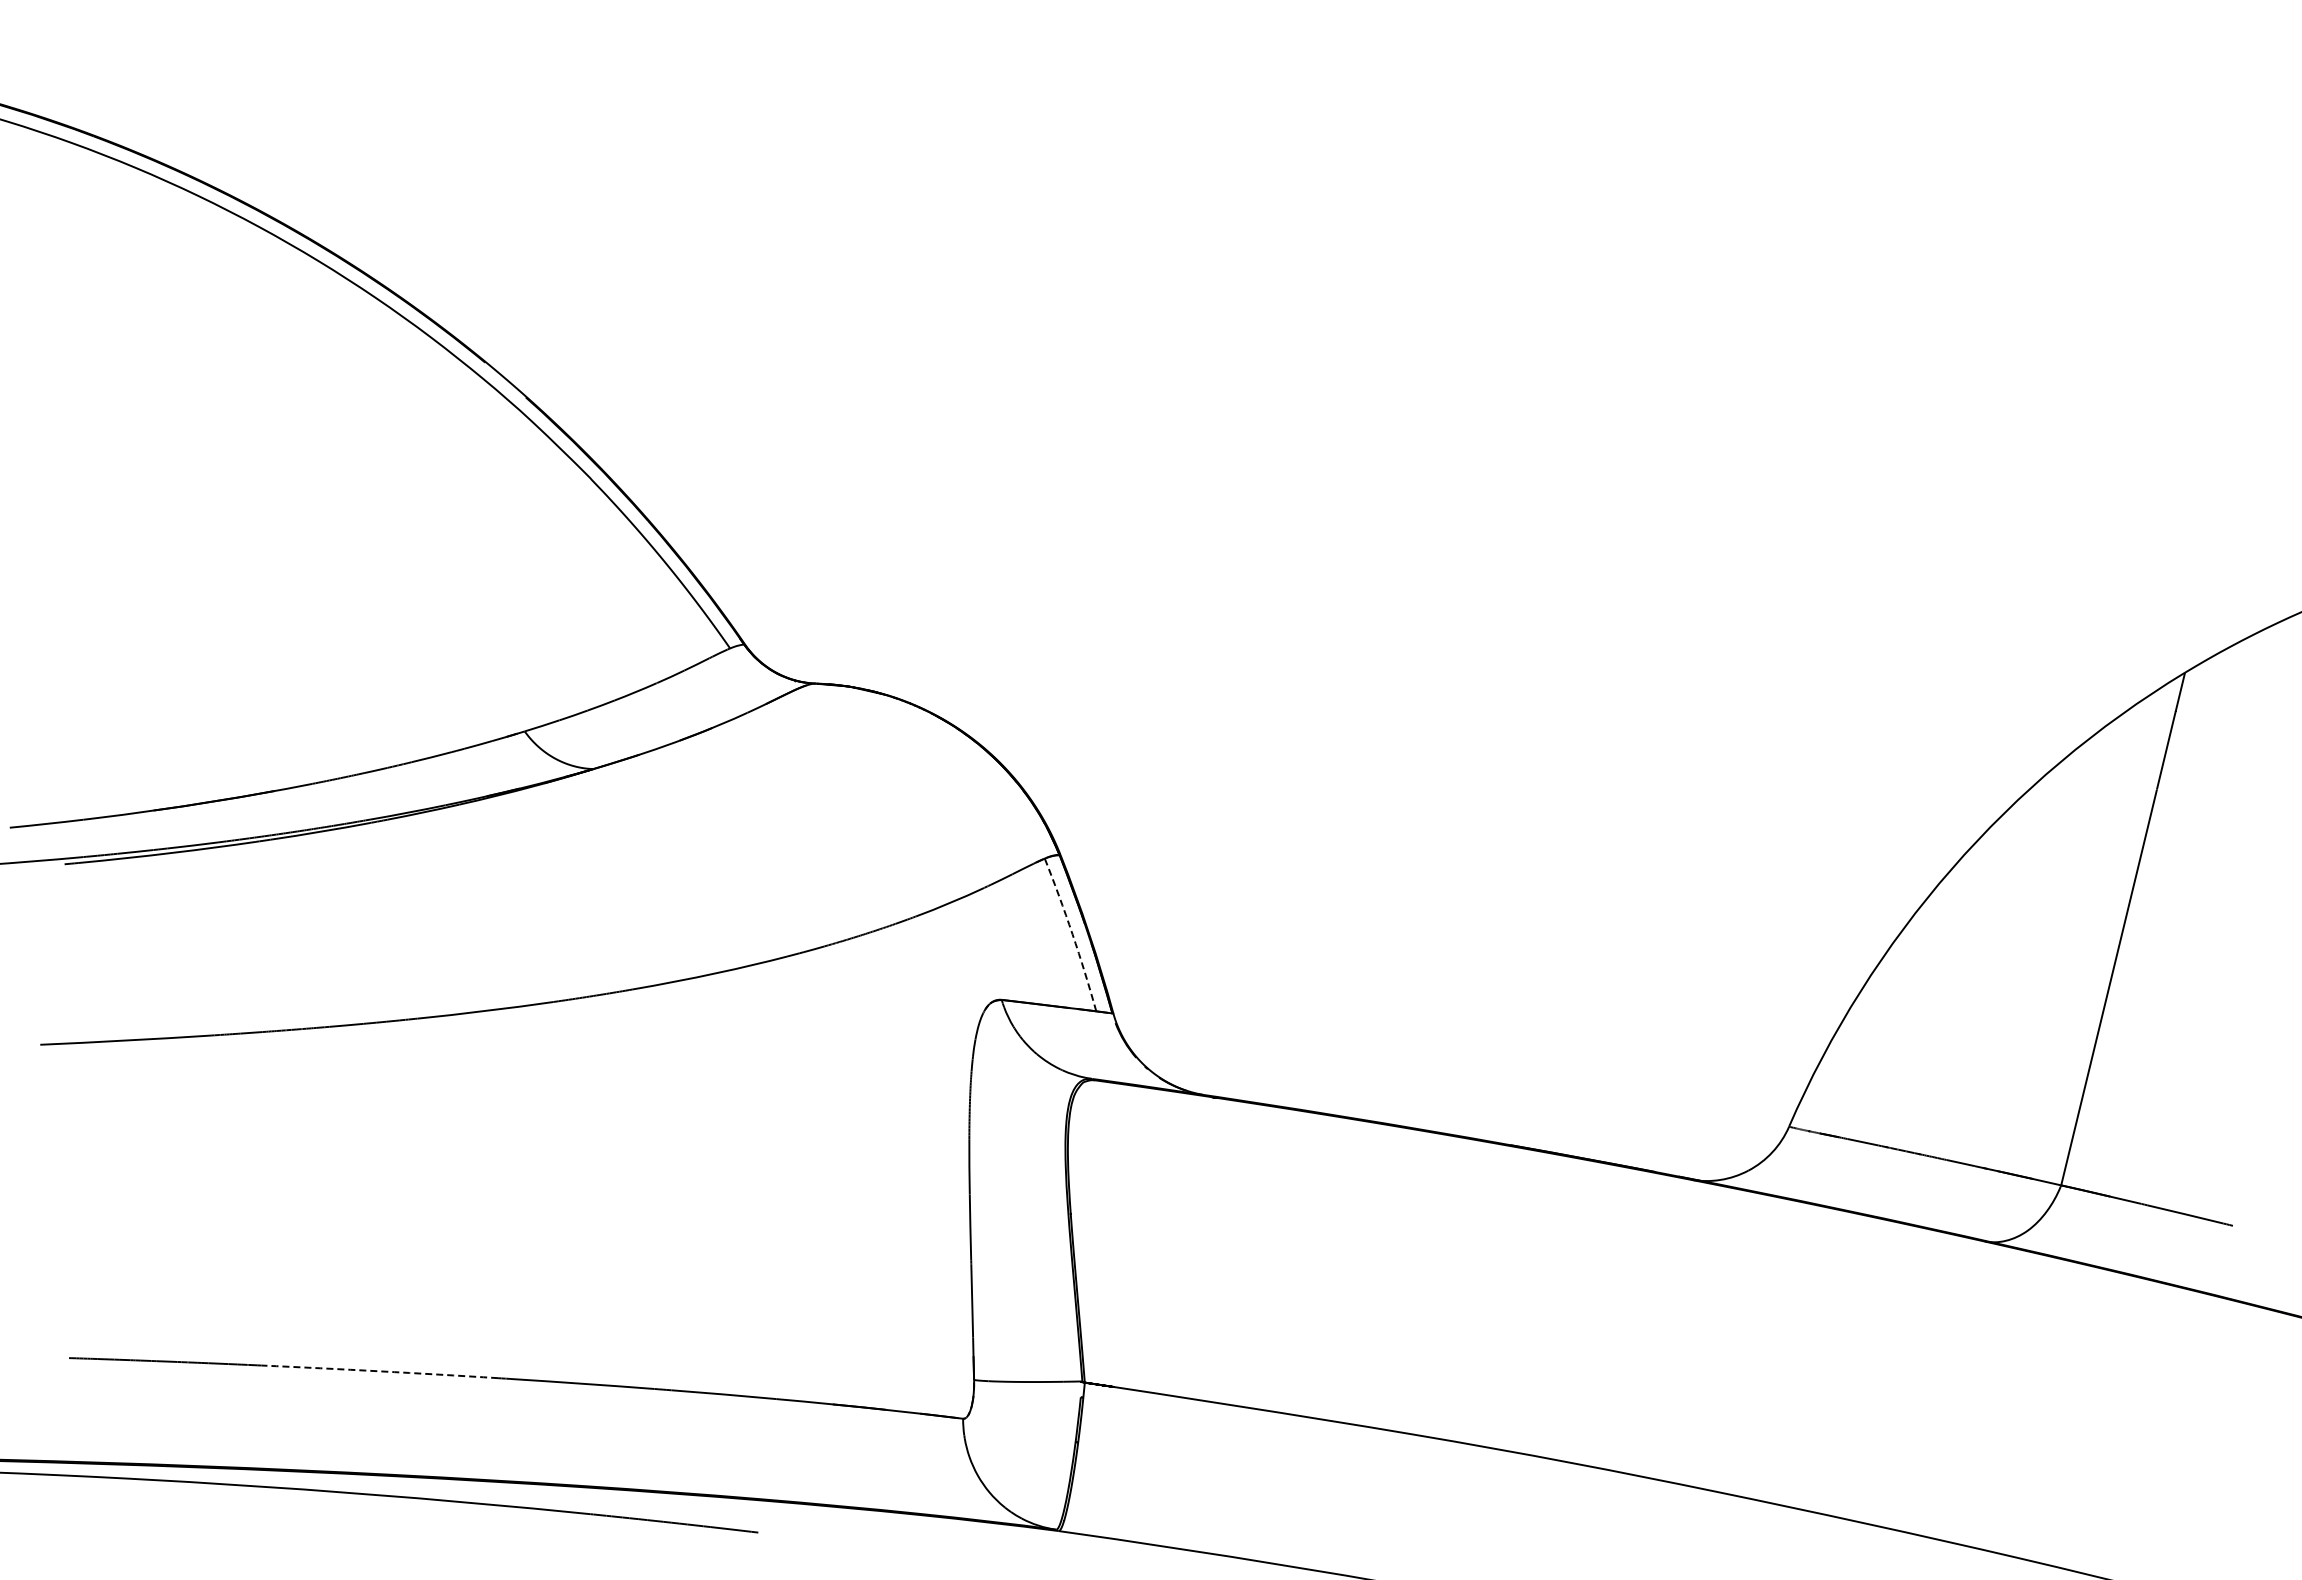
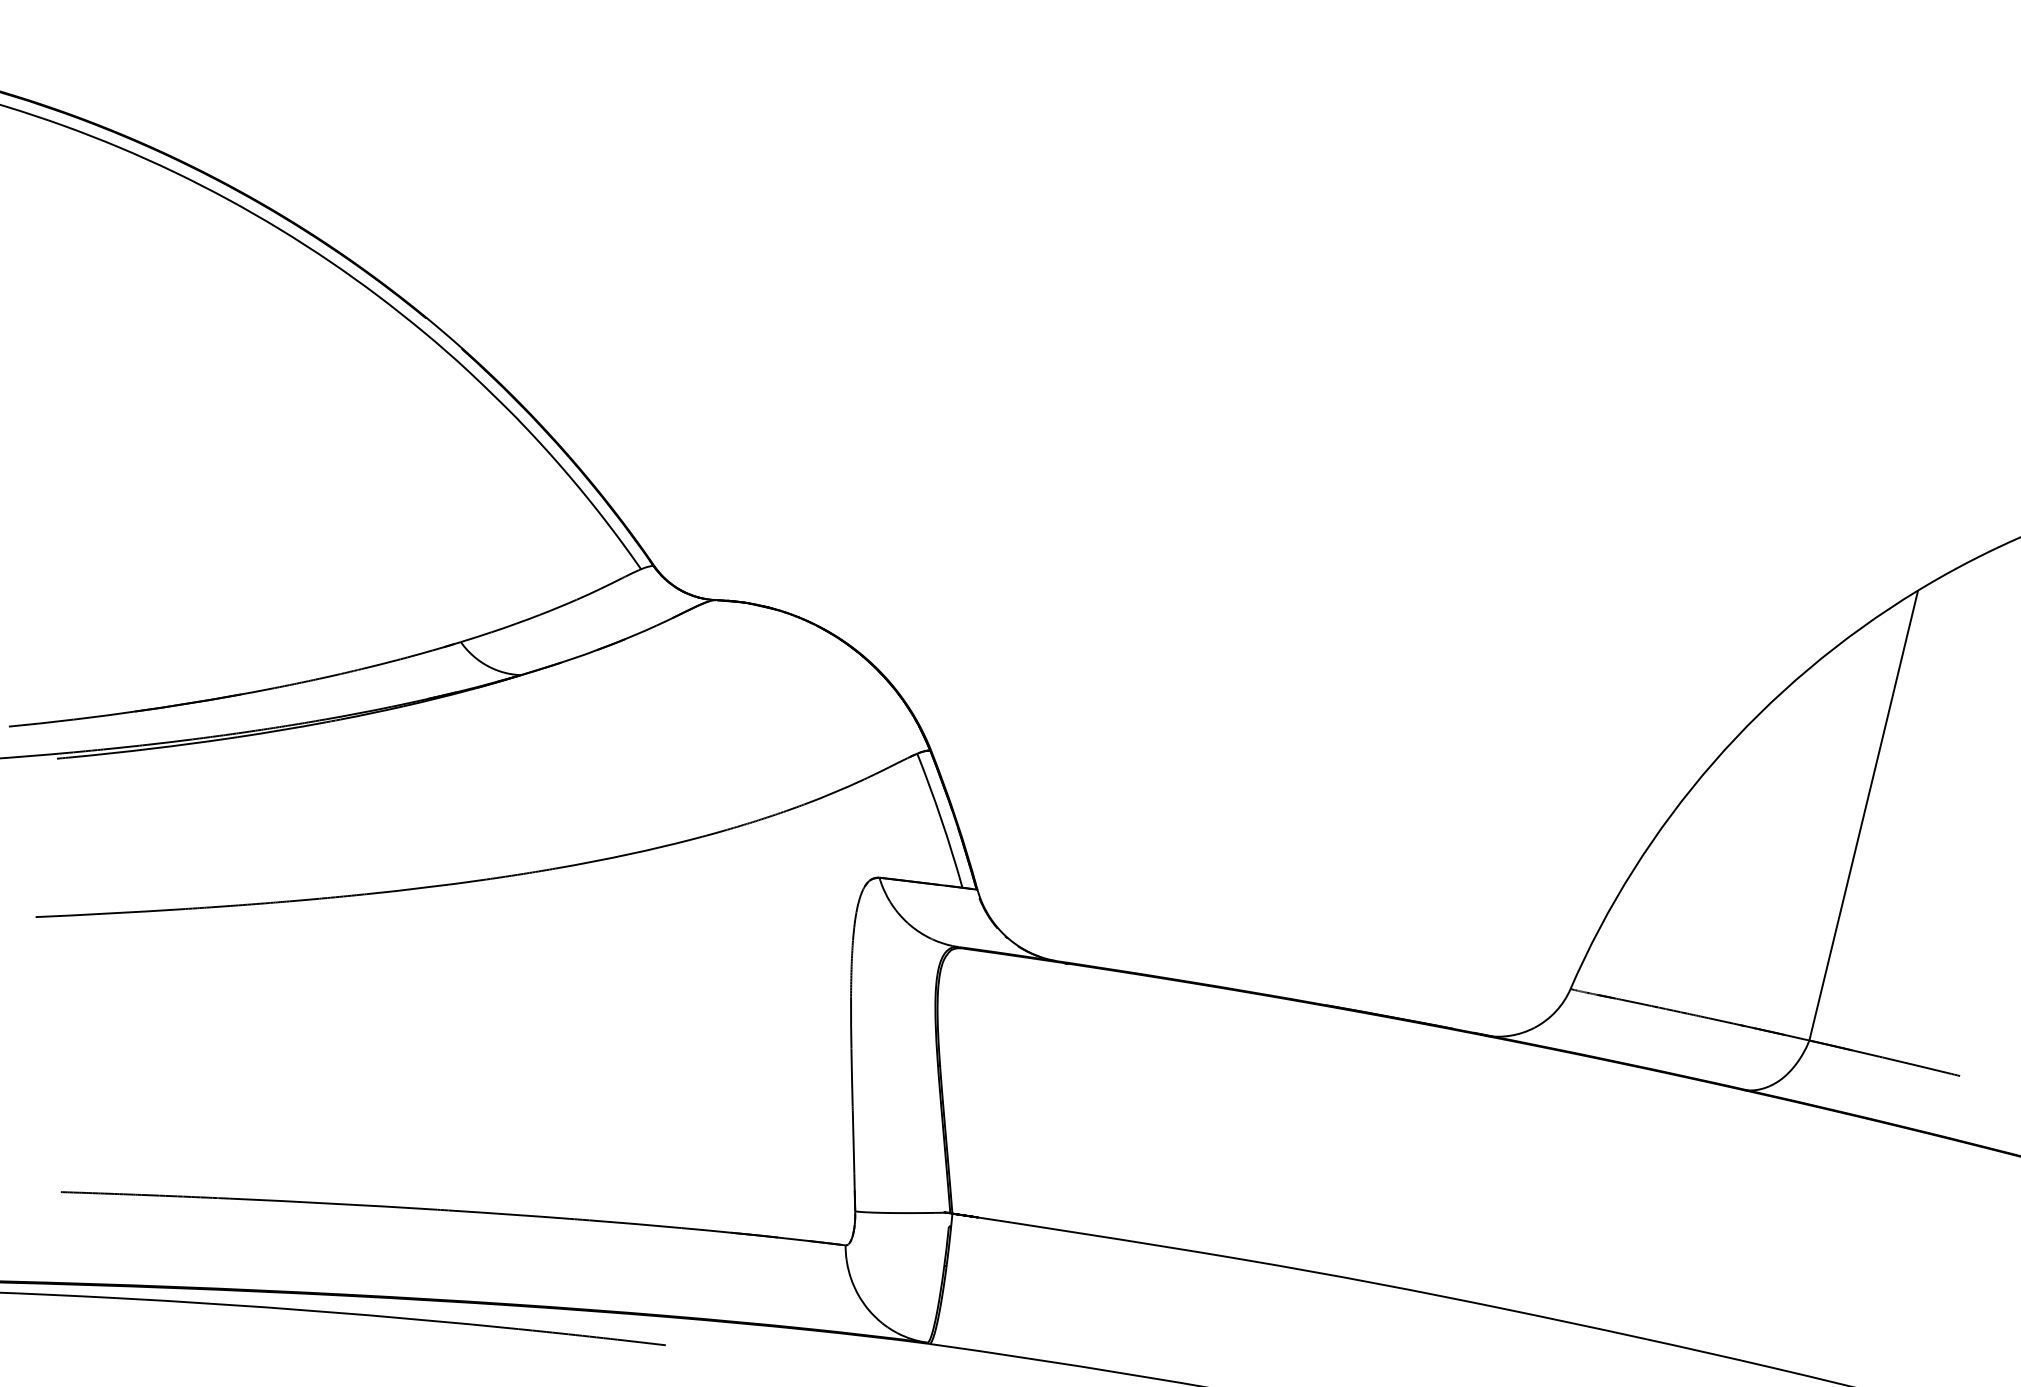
arc: (1072, 934) -> (941, 820), dashed -> solid
arc: (379, 1371) -> (333, 1203), dashed -> solid

